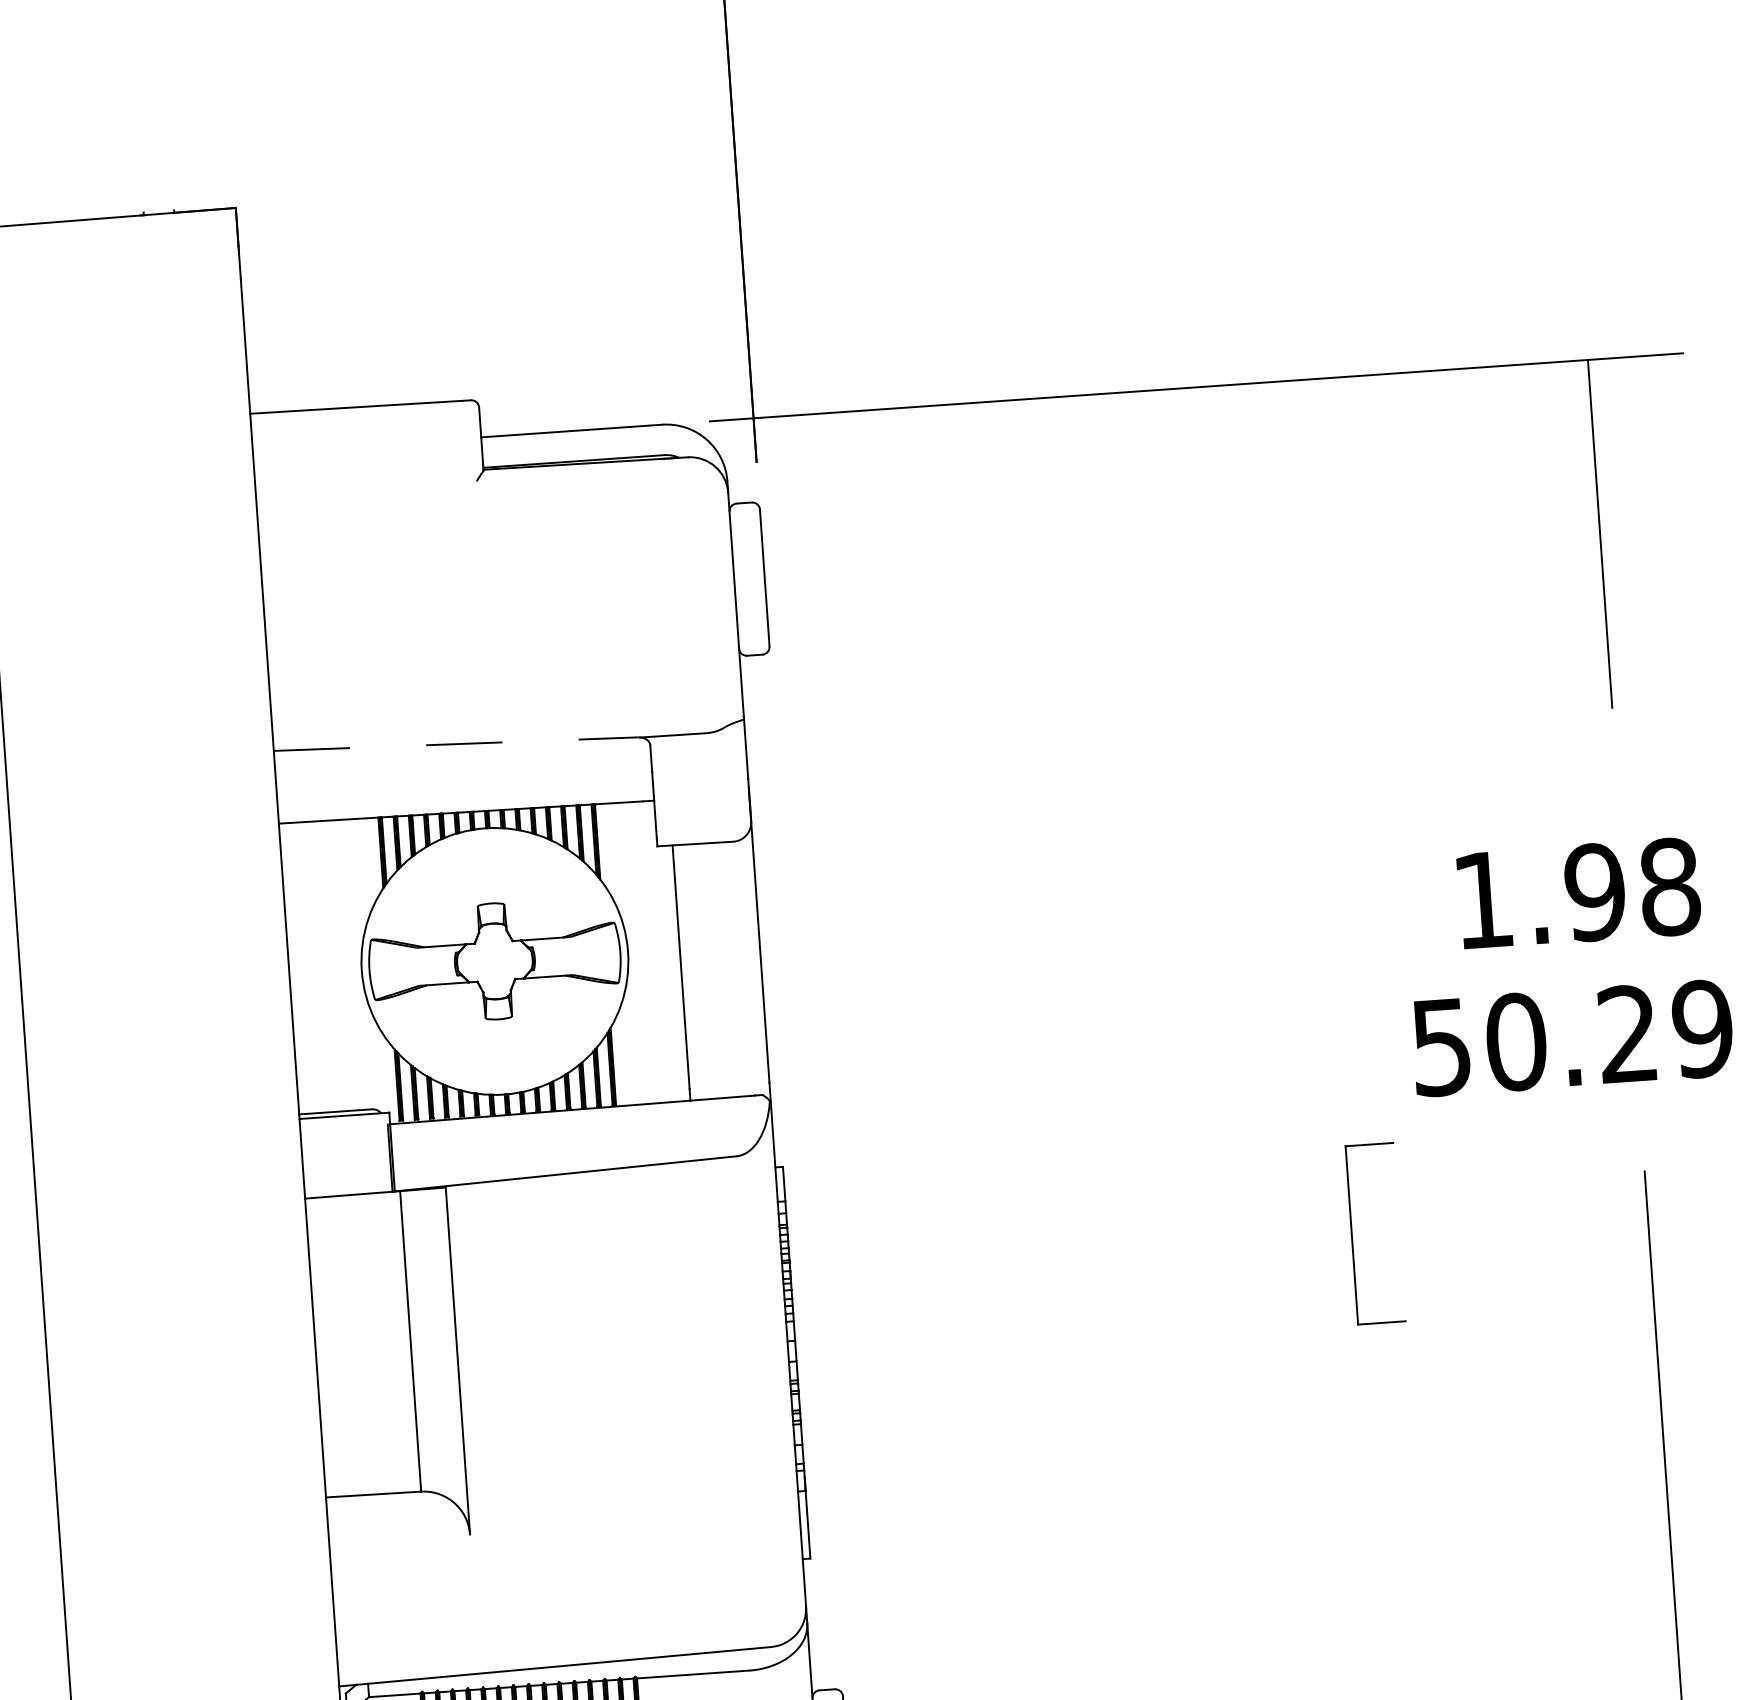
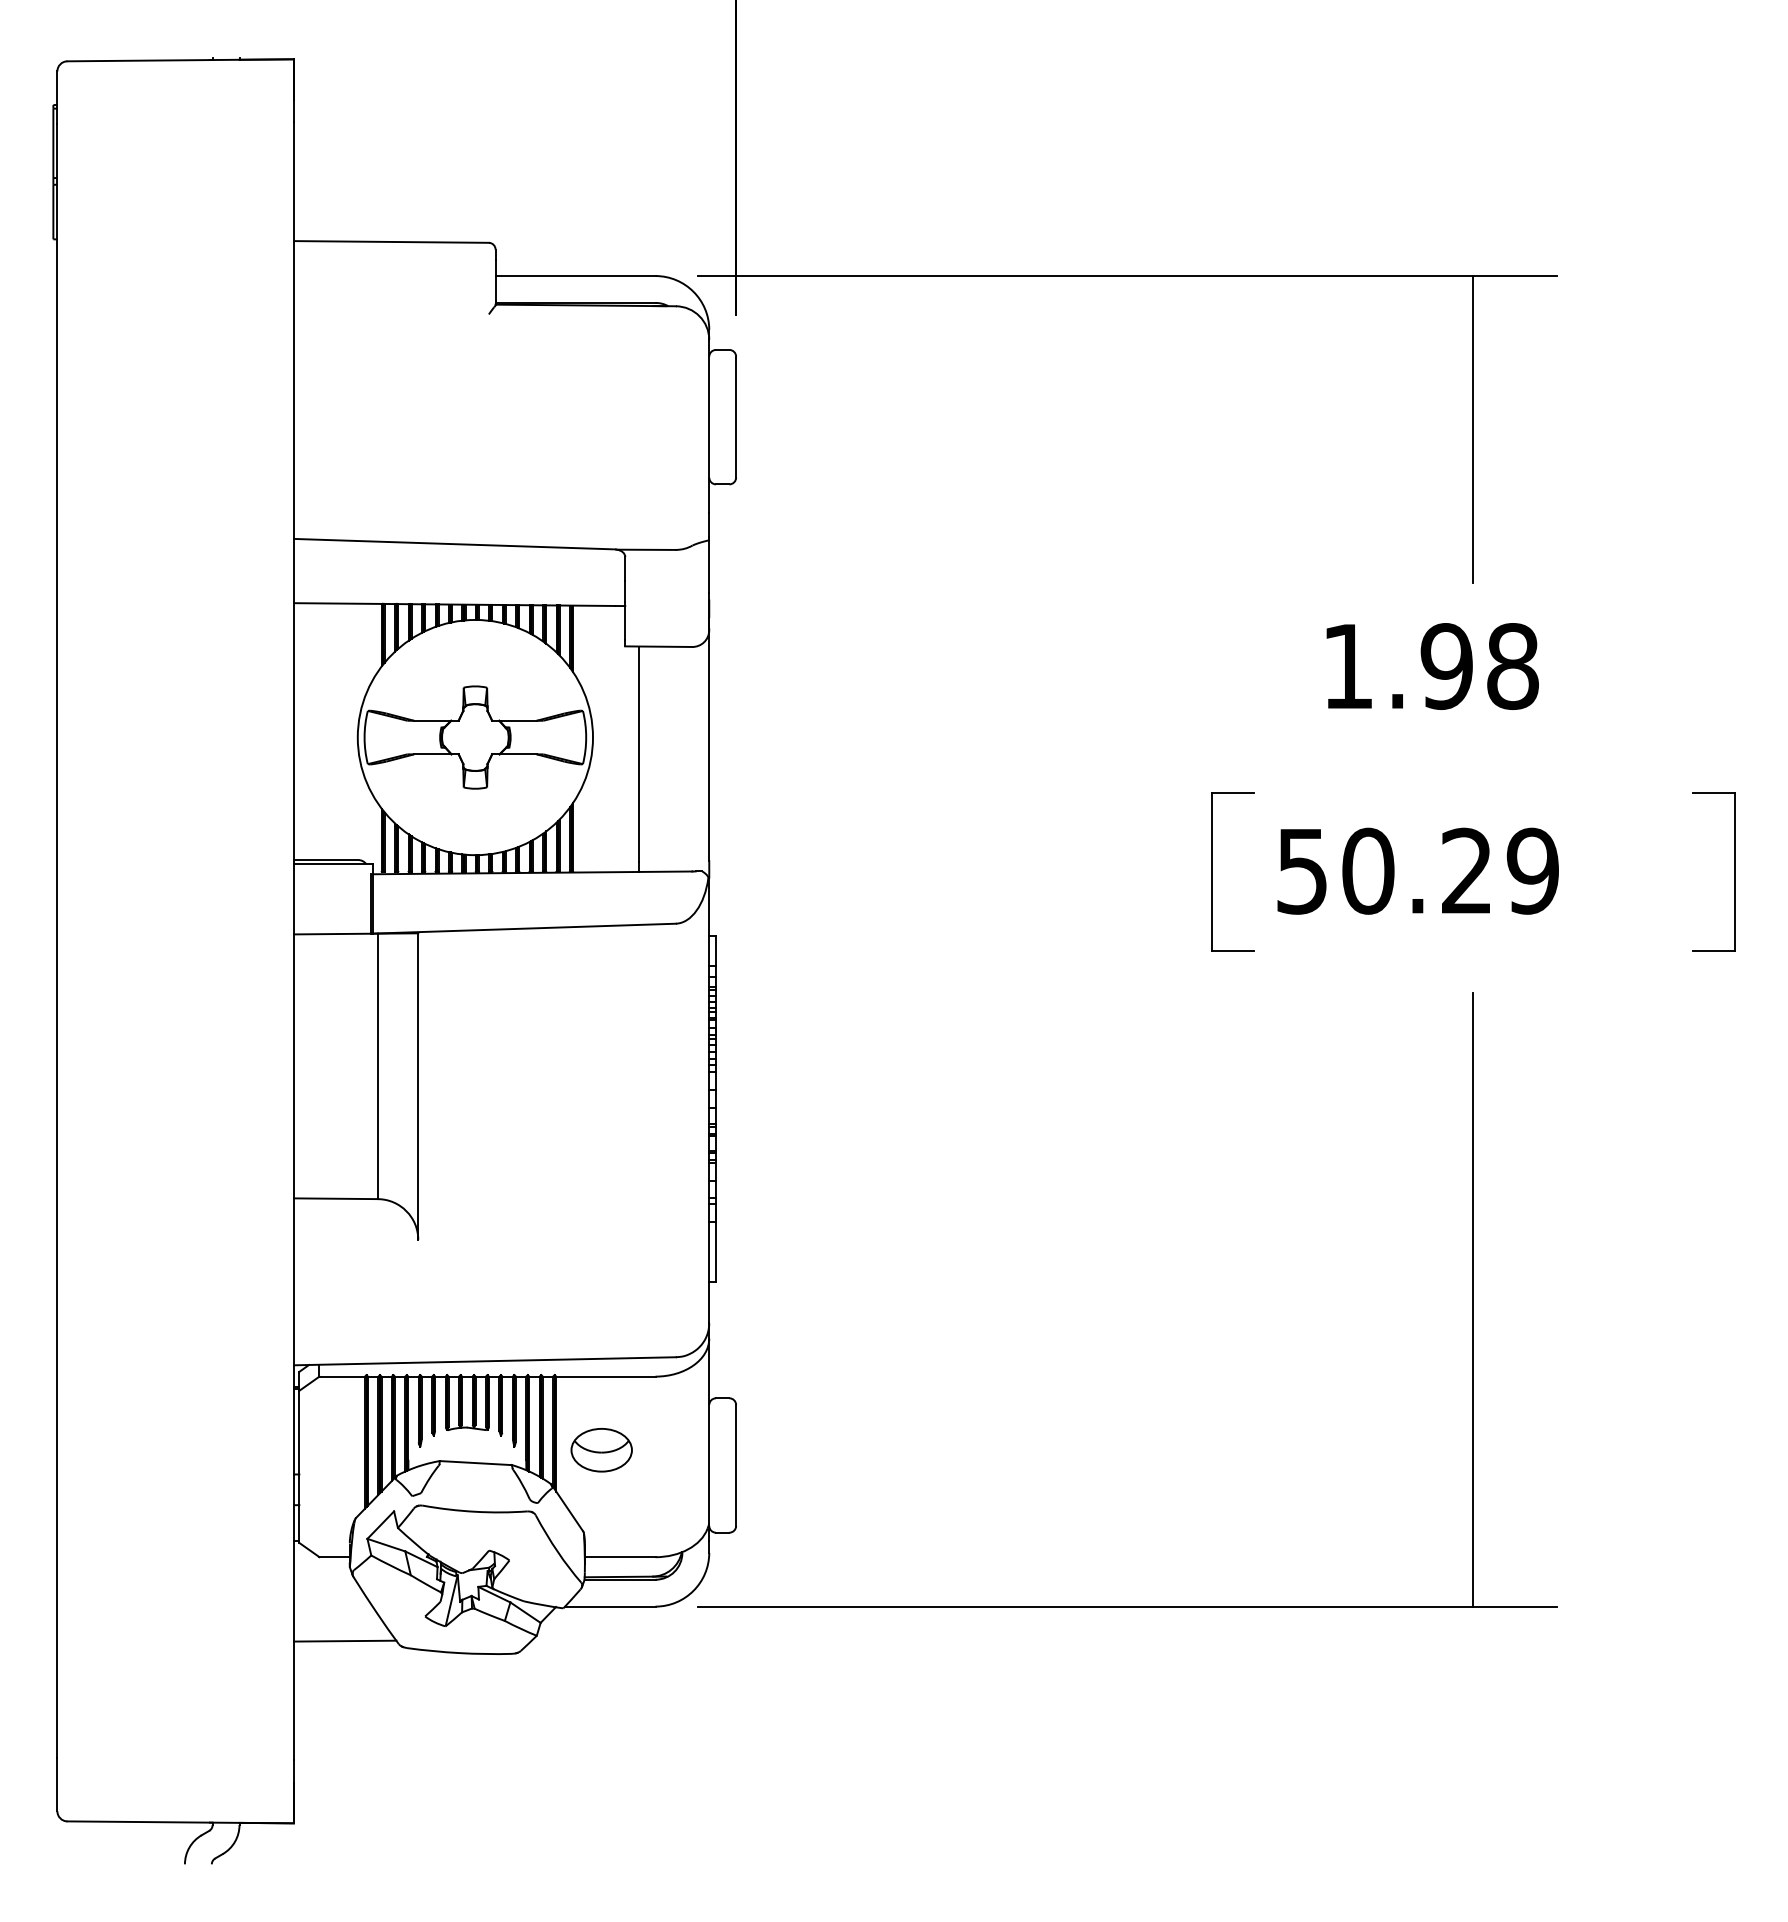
line: (455, 744) -> (454, 544), dashed -> solid
text: (1578, 893) -> (1432, 666), moved
part: (1352, 1234) -> (1212, 871), moved

